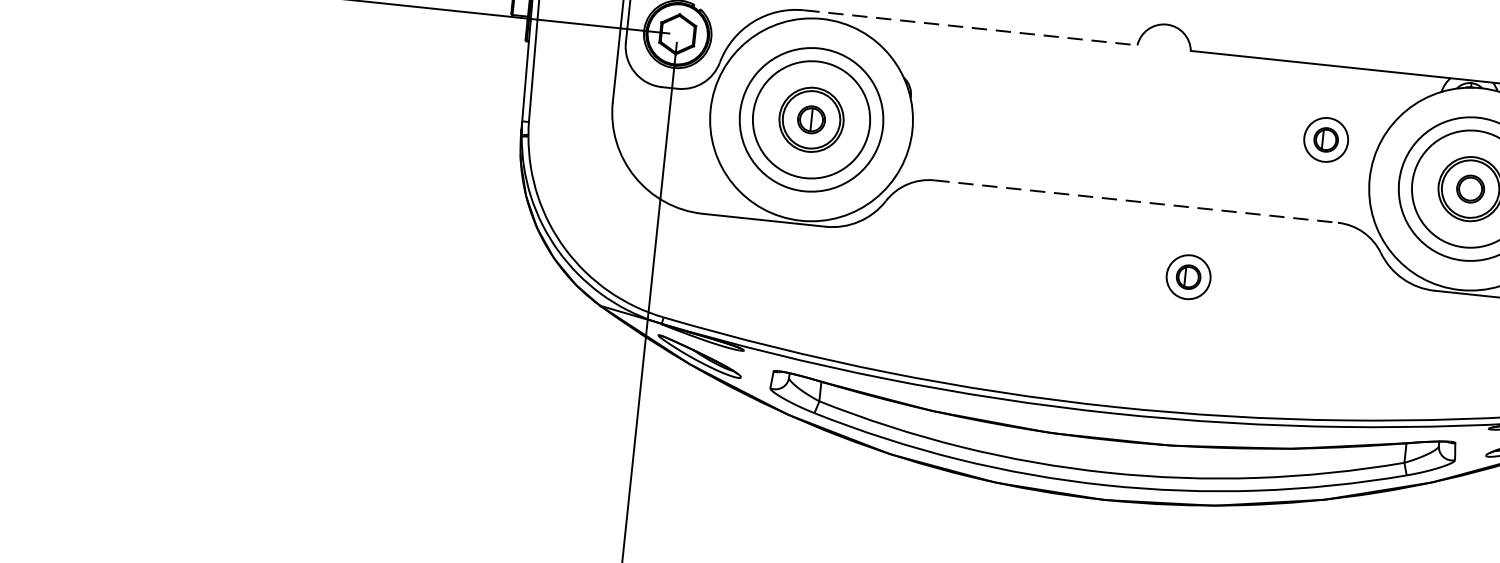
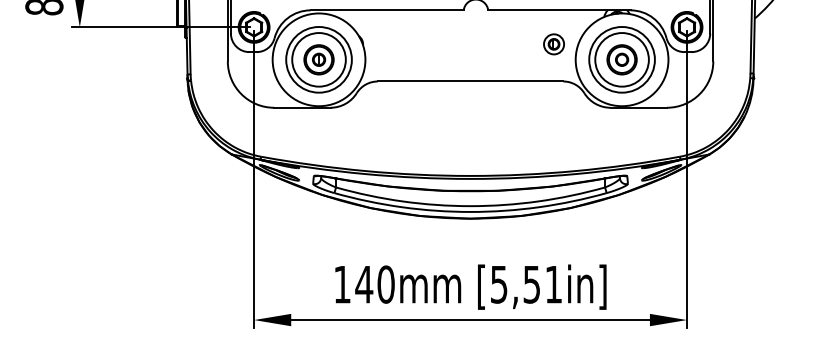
line: (971, 28) -> (387, 10), dashed -> solid
line: (1135, 201) -> (470, 81), dashed -> solid
part: (1187, 277) -> (497, 113), removed

